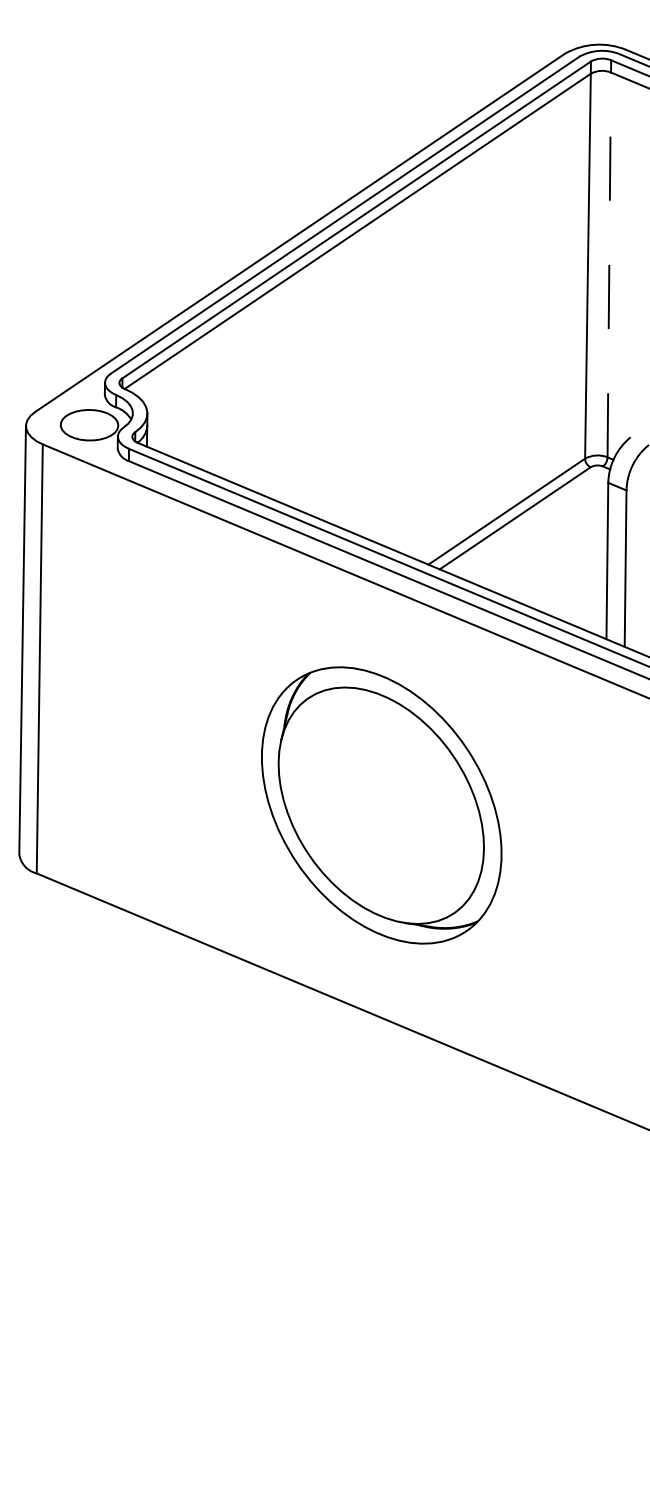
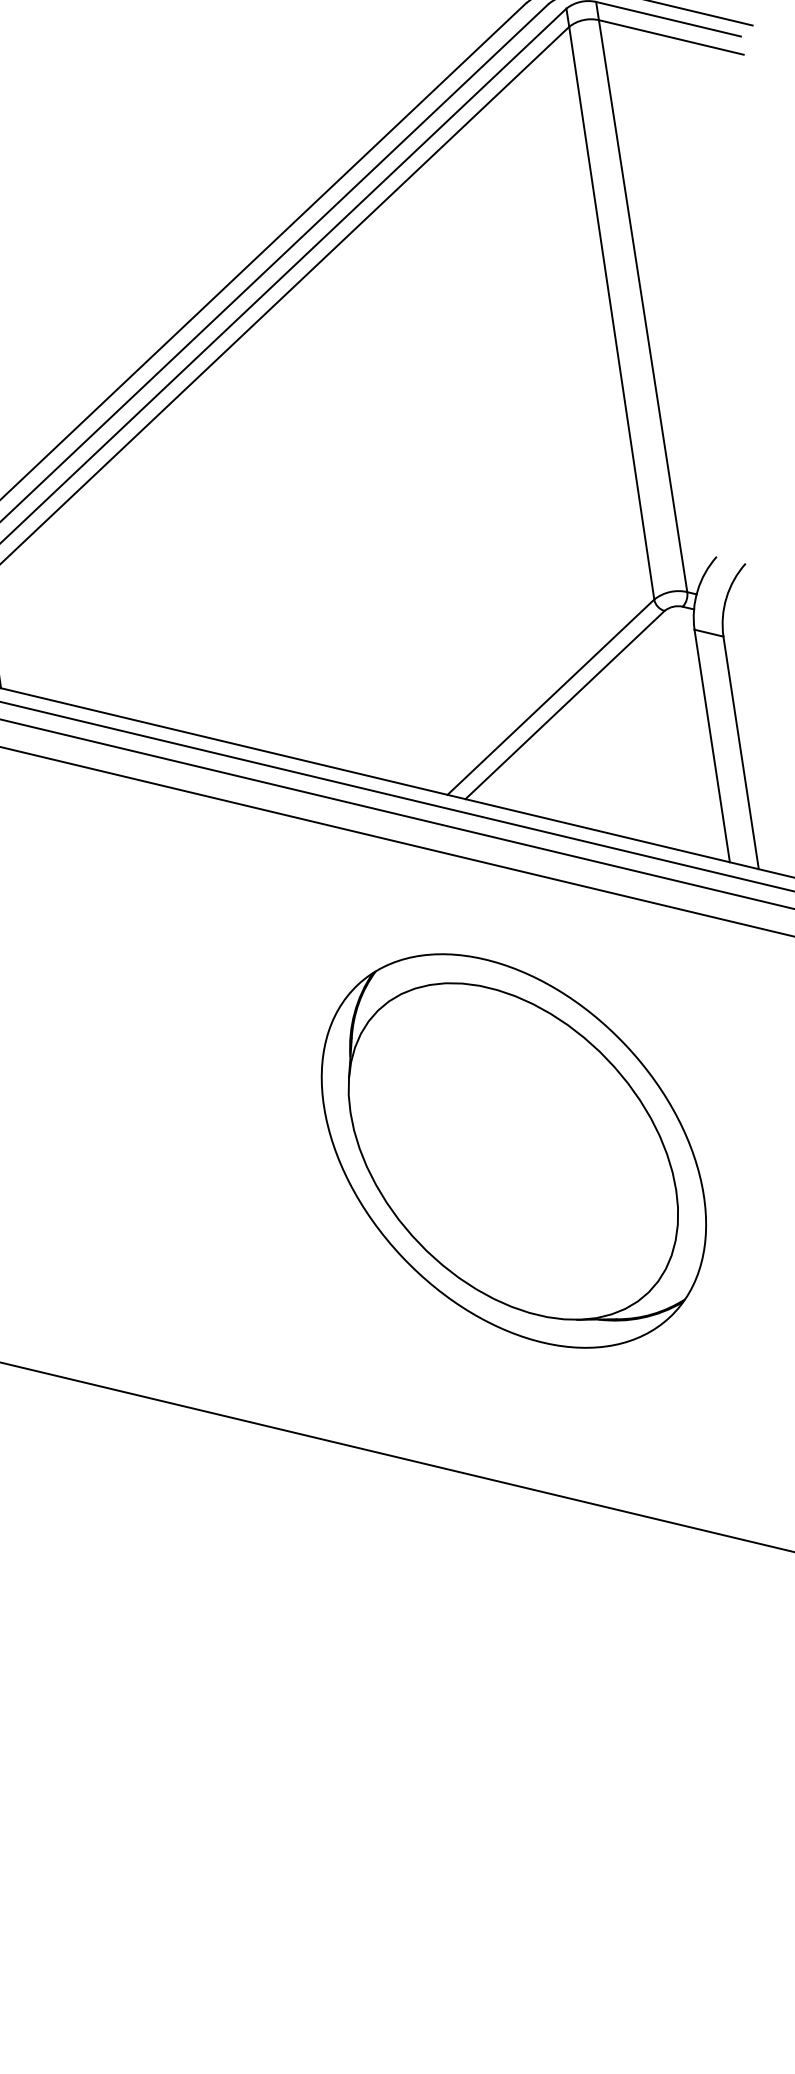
line: (609, 264) -> (643, 305), dashed -> solid
part: (381, 805) -> (513, 1151), moved

